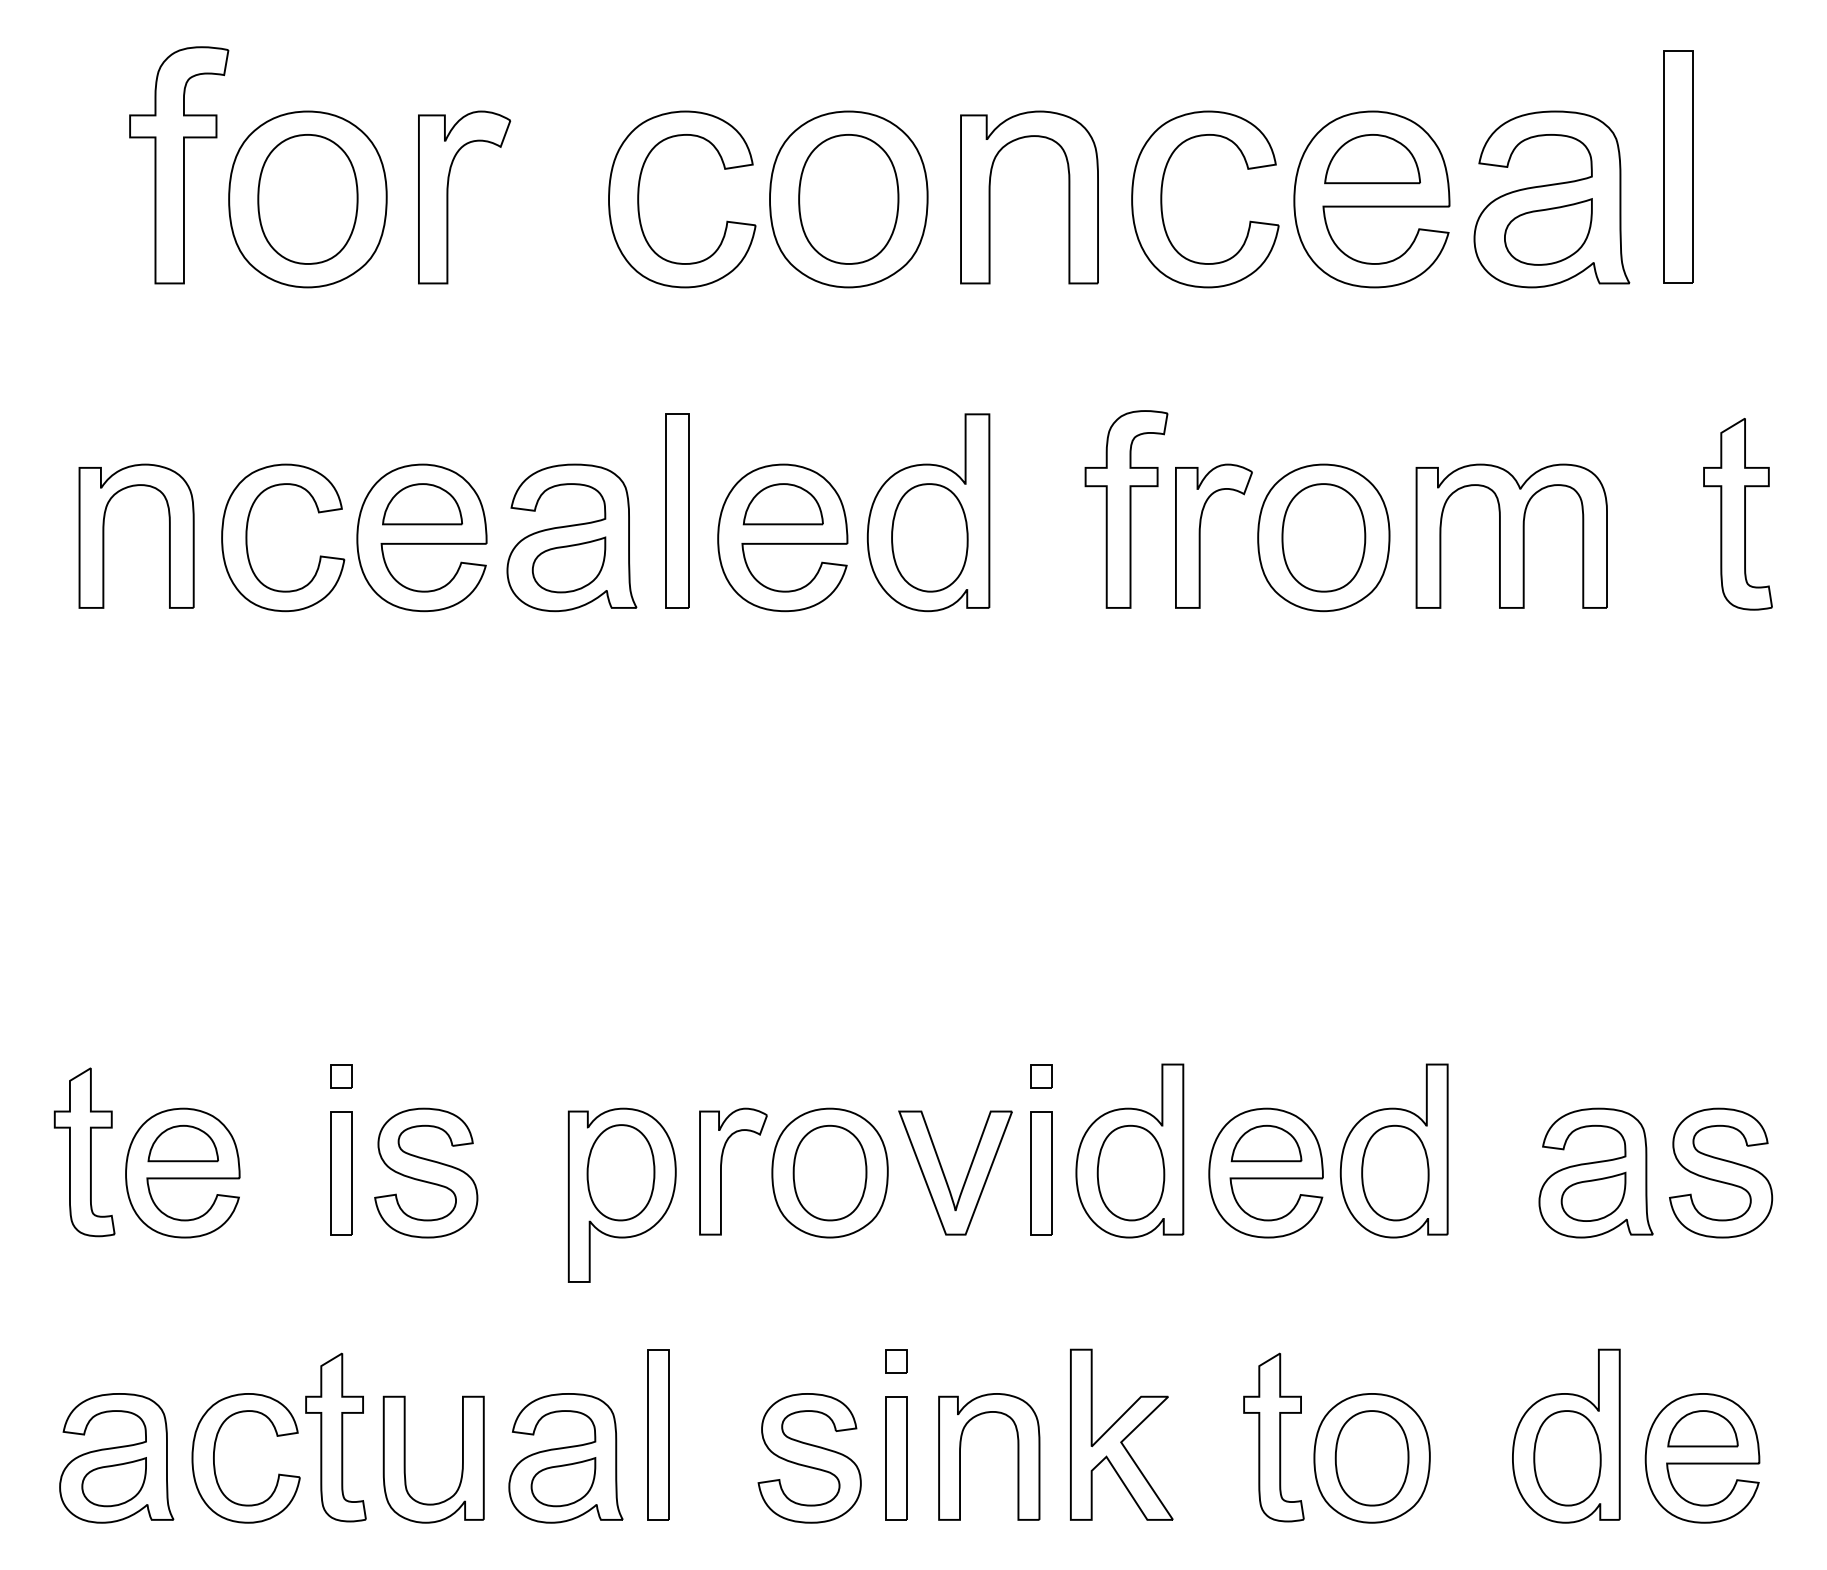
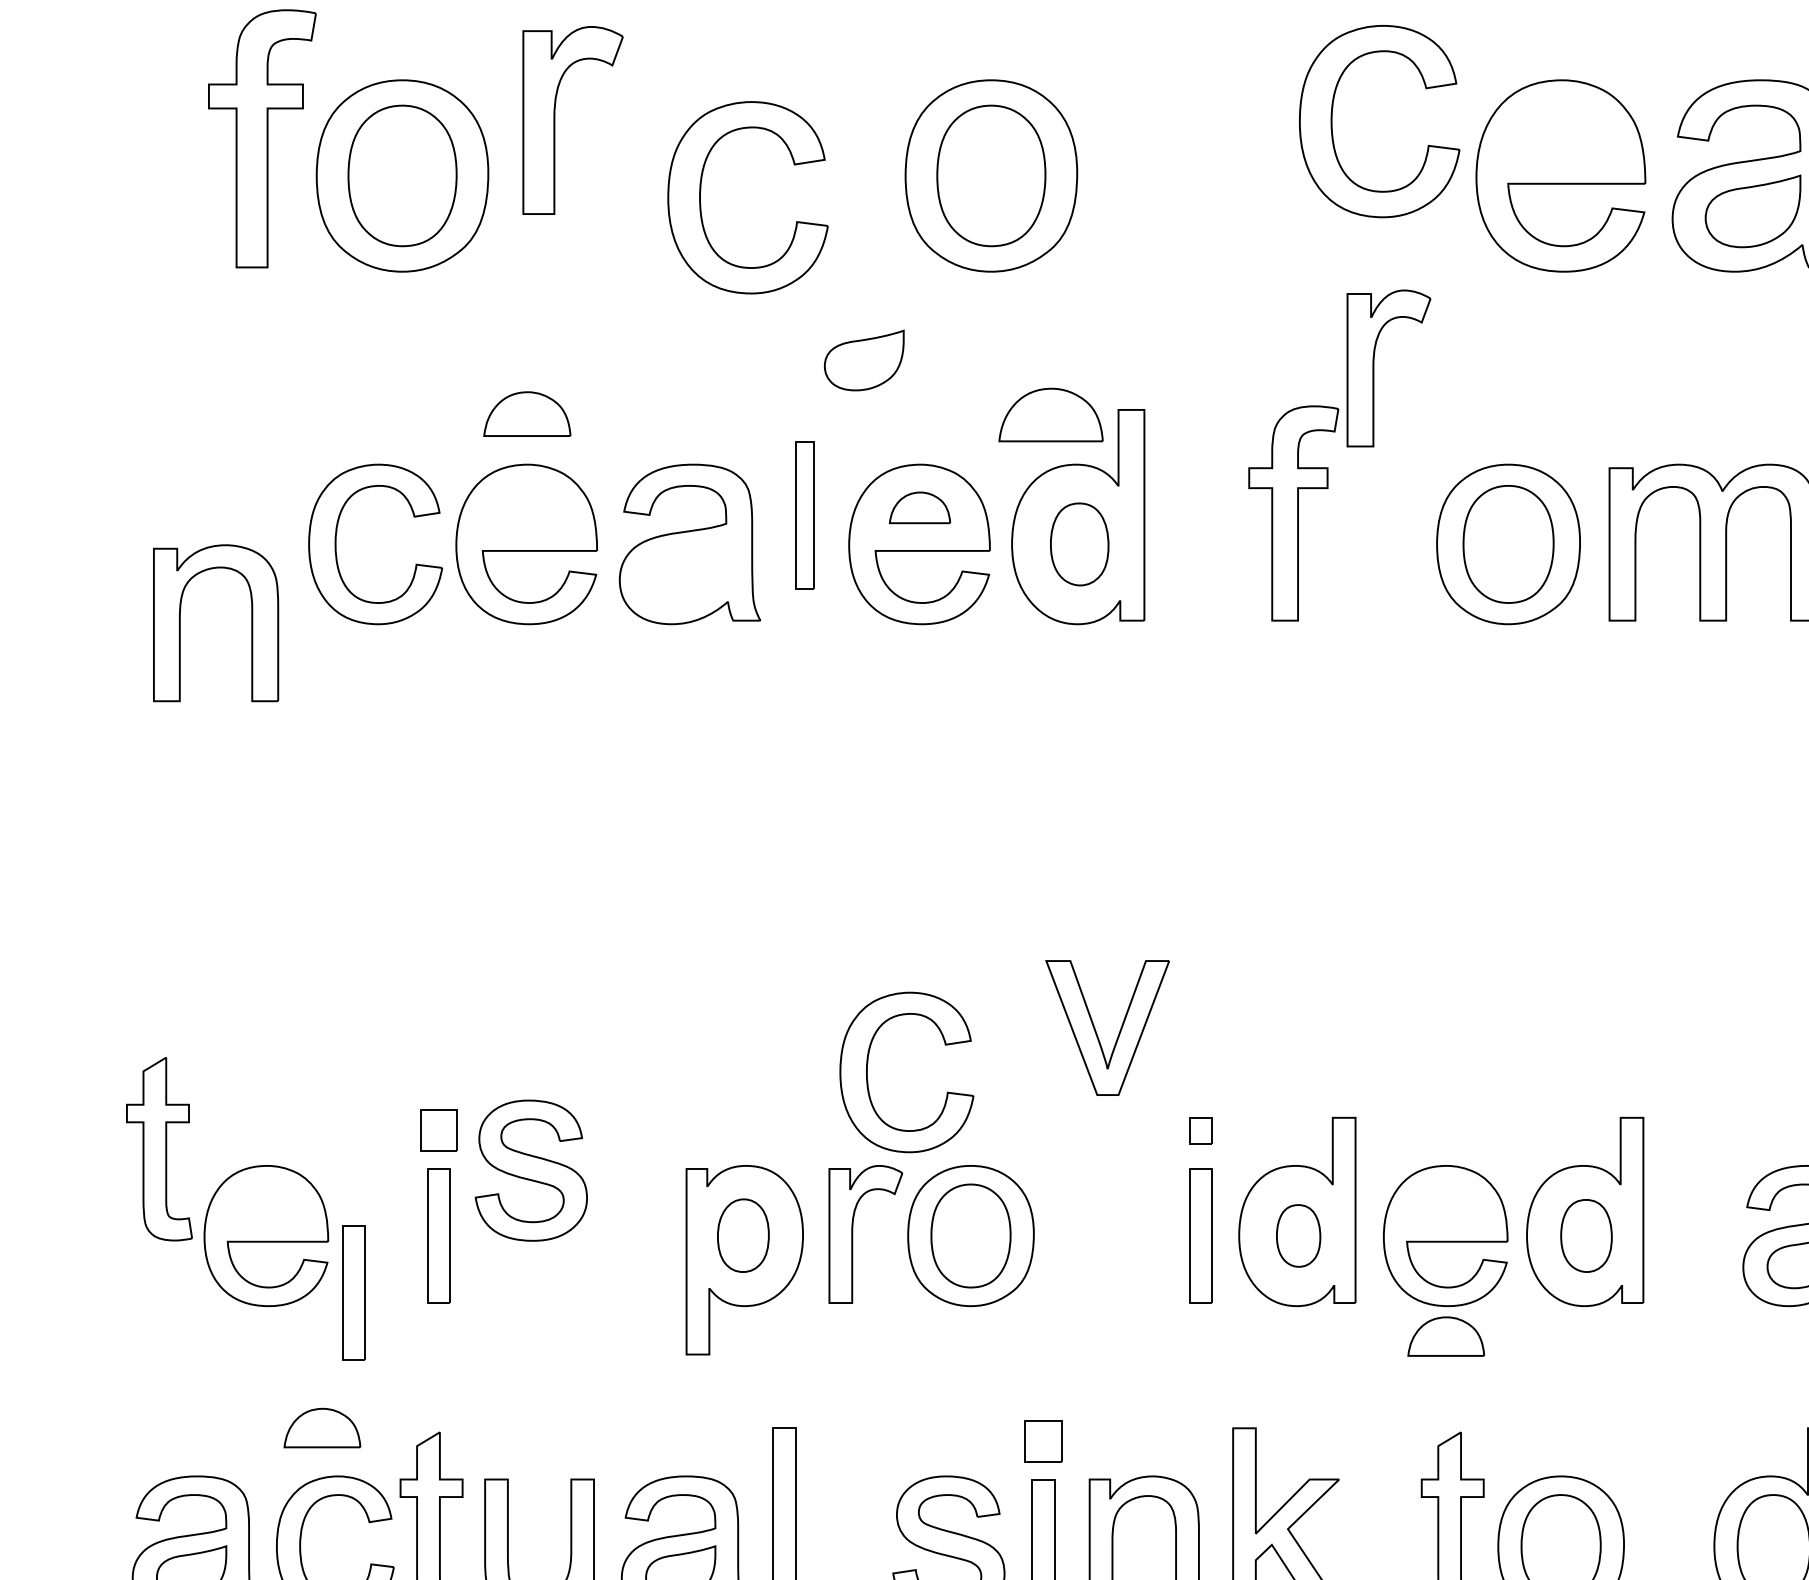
part: (1372, 159) -> (1050, 415), moved
part: (448, 197) -> (555, 120), moved
part: (990, 197) -> (1145, 173), removed
part: (639, 199) -> (701, 197), moved
part: (1162, 199) -> (1332, 121), moved
part: (422, 504) -> (527, 414), moved
part: (782, 504) -> (919, 508), size x0.7
part: (677, 510) -> (804, 514), size x0.7
part: (104, 535) -> (181, 622), moved
part: (1200, 535) -> (1374, 367), moved
part: (929, 537) -> (1079, 544), size x0.7
part: (568, 564) -> (863, 360), moved
part: (735, 1022) -> (868, 1072), added
part: (341, 1076) -> (439, 1130), size x1.6
part: (182, 1143) -> (321, 1428), moved
part: (1266, 1143) -> (1446, 1336), moved
part: (84, 1152) -> (159, 1149), moved
part: (426, 1172) -> (531, 1170), moved
part: (620, 1172) -> (742, 1235), size x0.7
part: (1130, 1172) -> (1298, 1235), size x0.6
part: (1395, 1172) -> (1586, 1235), size x0.7
part: (945, 1175) -> (1096, 1030), moved
part: (263, 1225) -> (354, 1293), added
part: (896, 1361) -> (1043, 1441), size x1.6

